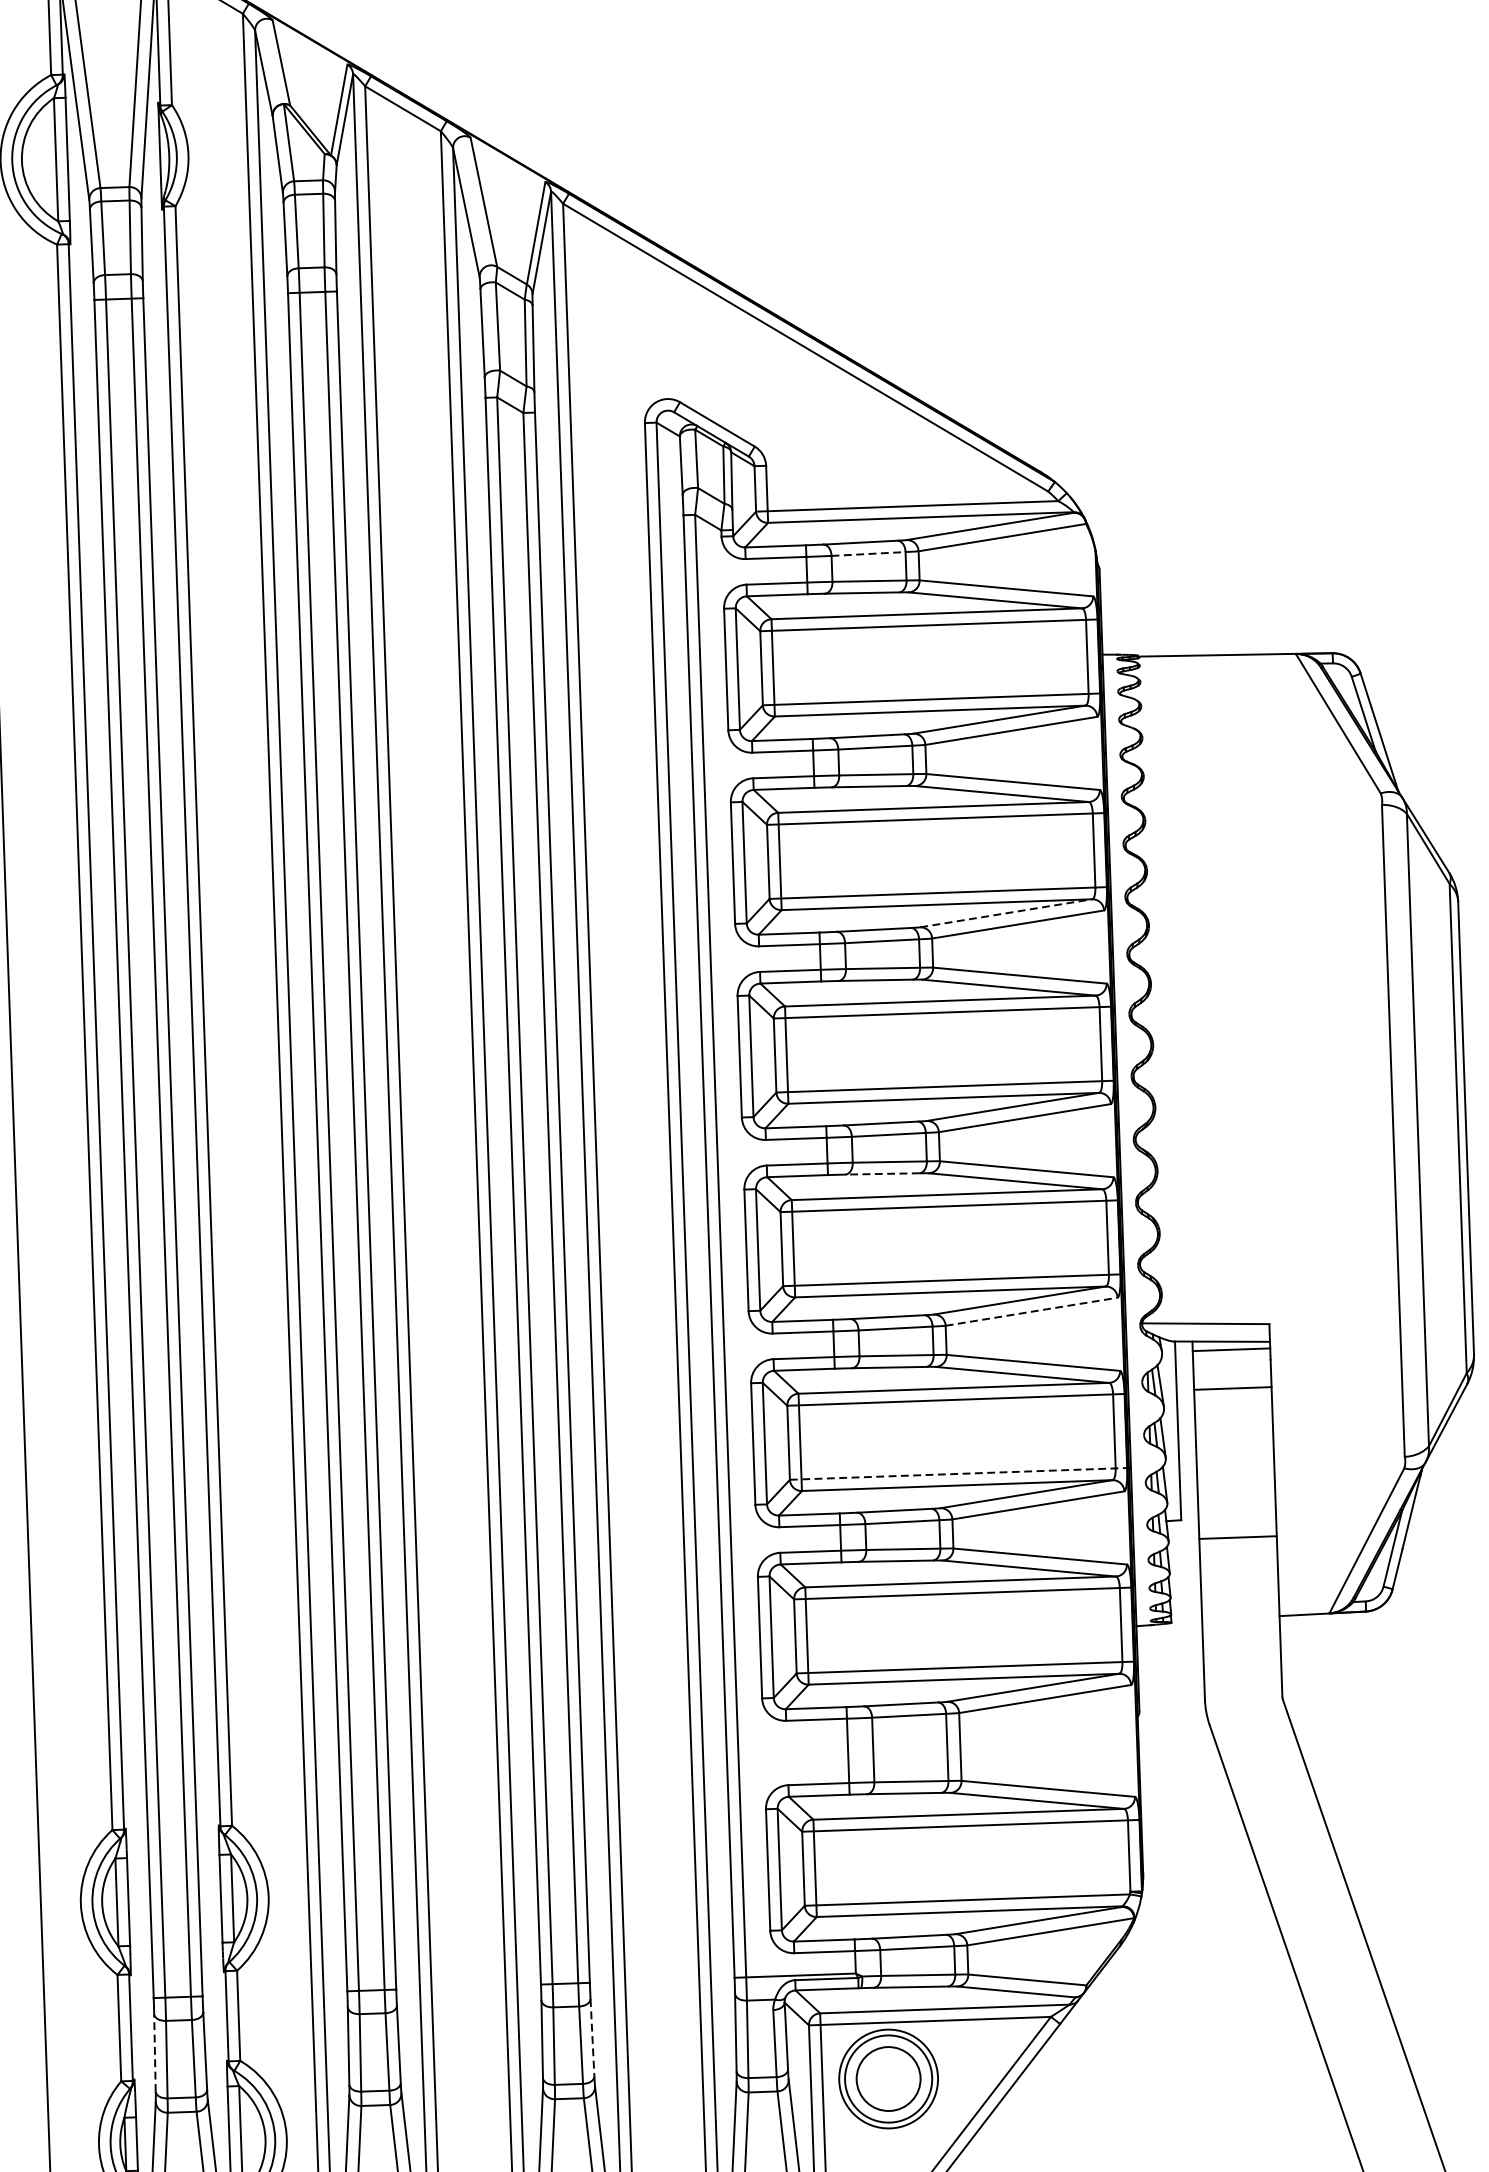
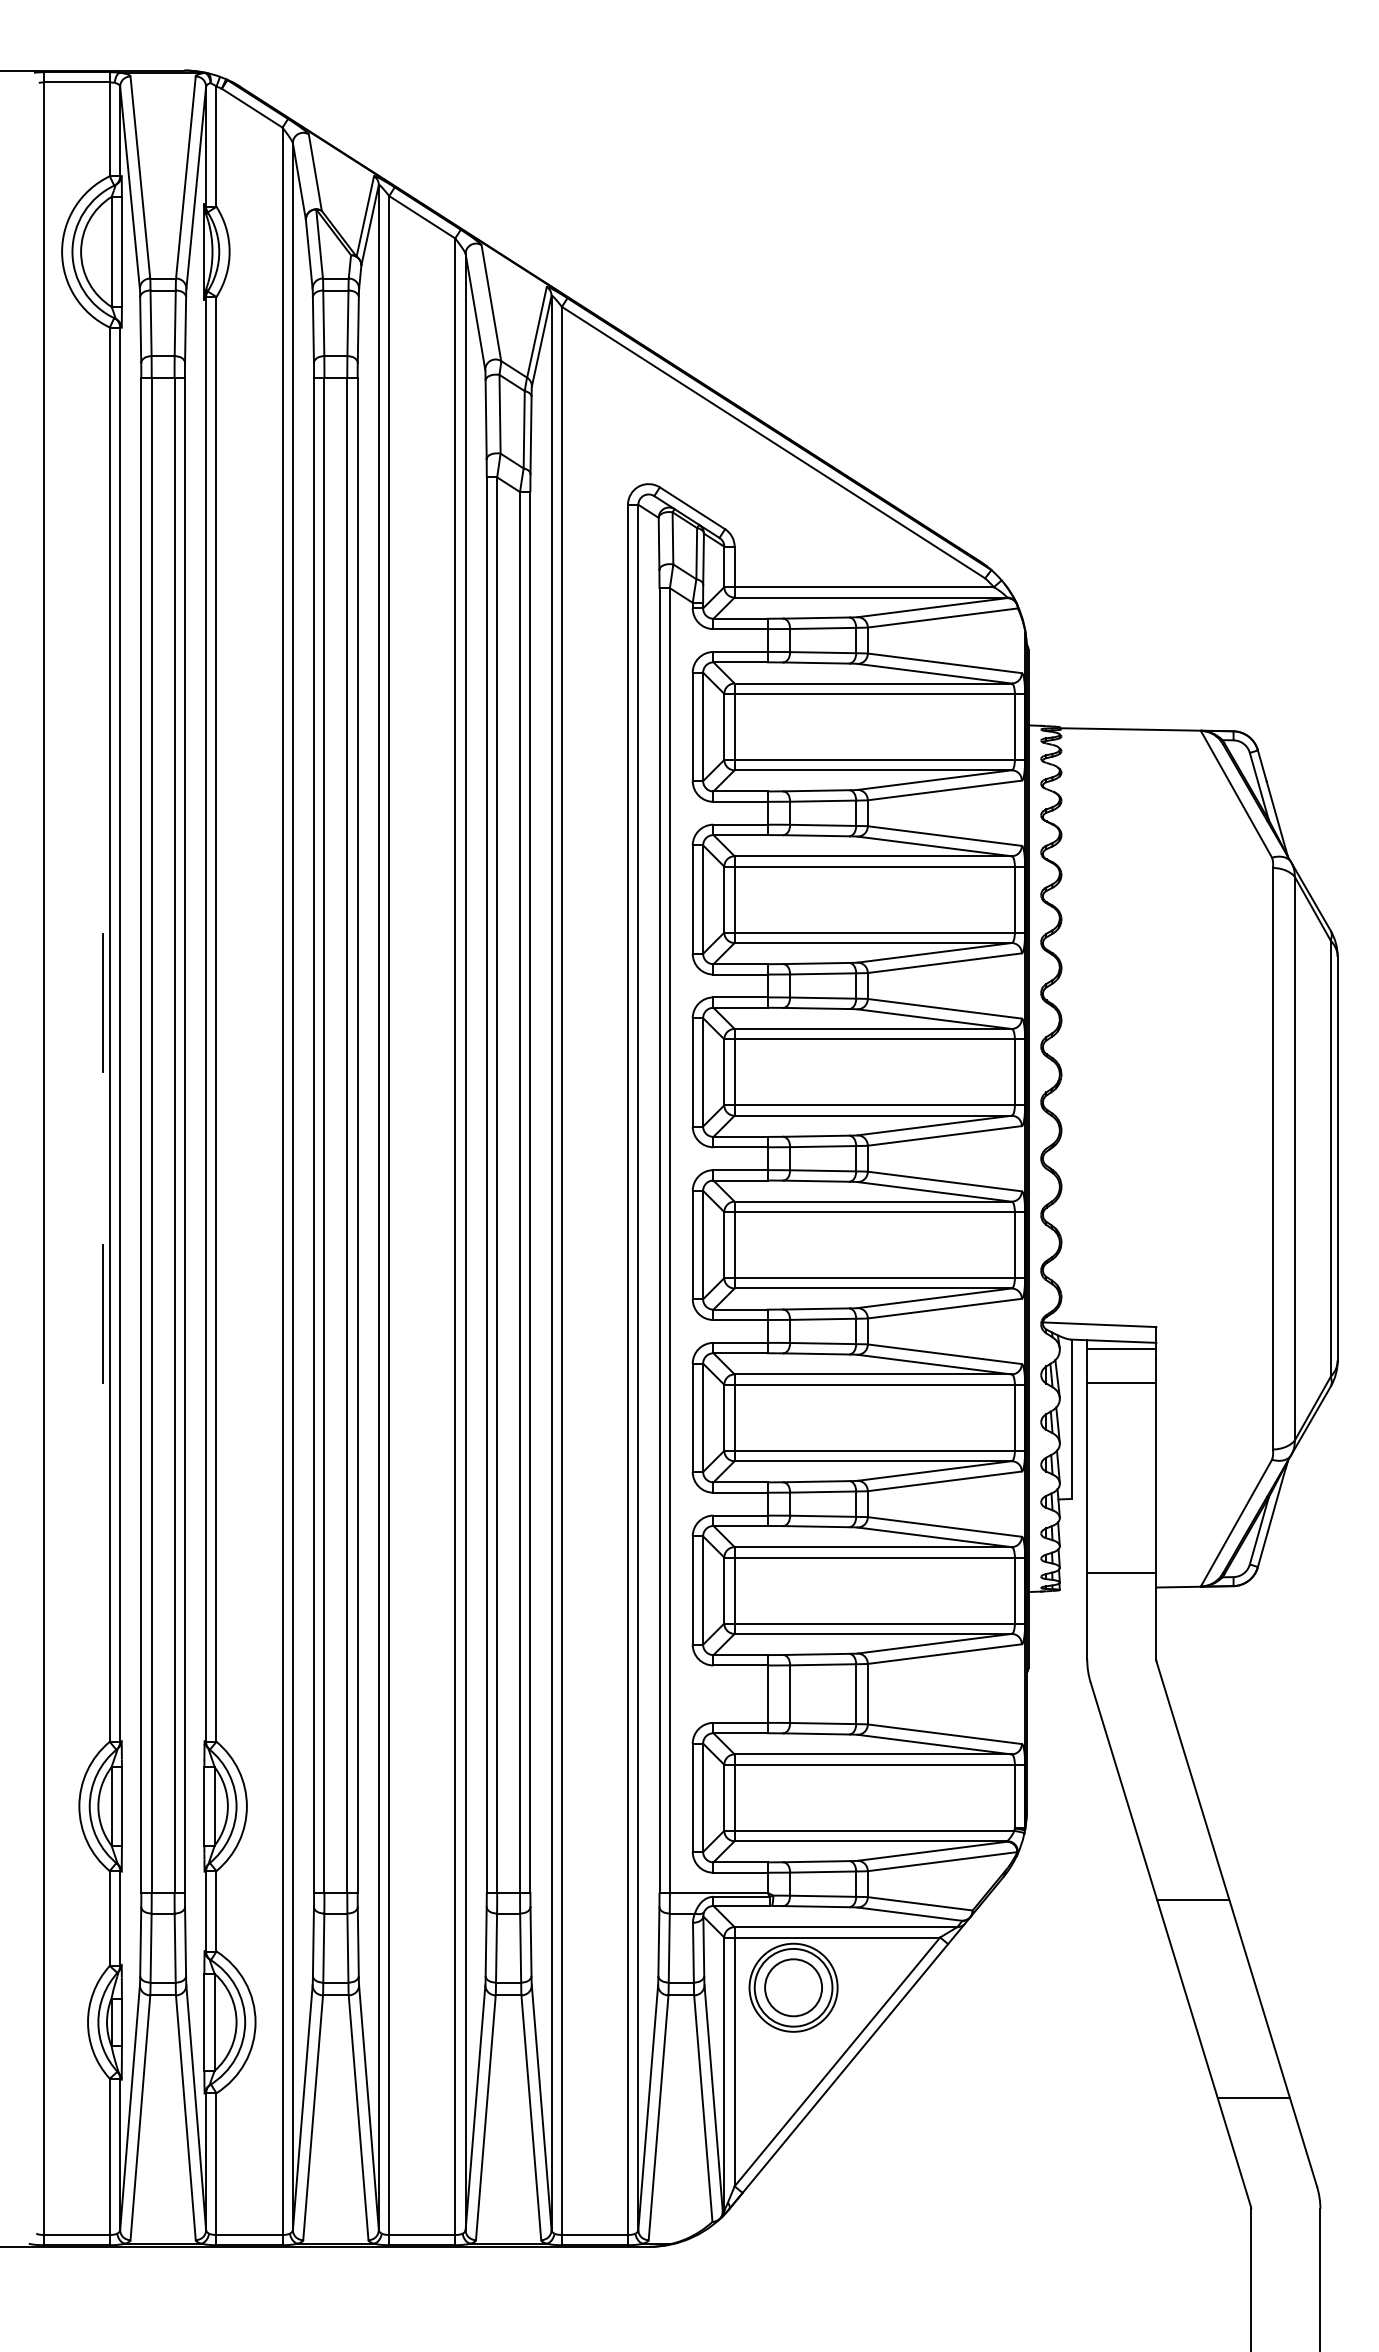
line: (868, 554) -> (823, 628), dashed -> solid
line: (1006, 912) -> (934, 952), dashed -> solid
line: (75, 1002) -> (102, 1003), added
line: (881, 1174) -> (815, 1181), dashed -> solid
line: (1031, 1311) -> (944, 1308), dashed -> solid
line: (87, 1351) -> (102, 1314), added
line: (959, 1473) -> (875, 1450), dashed -> solid
line: (1237, 1537) -> (1121, 1573), moved
line: (1333, 1964) -> (1193, 1899), added
line: (593, 2037) -> (531, 1941), dashed -> solid
line: (154, 2052) -> (140, 1941), dashed -> solid

